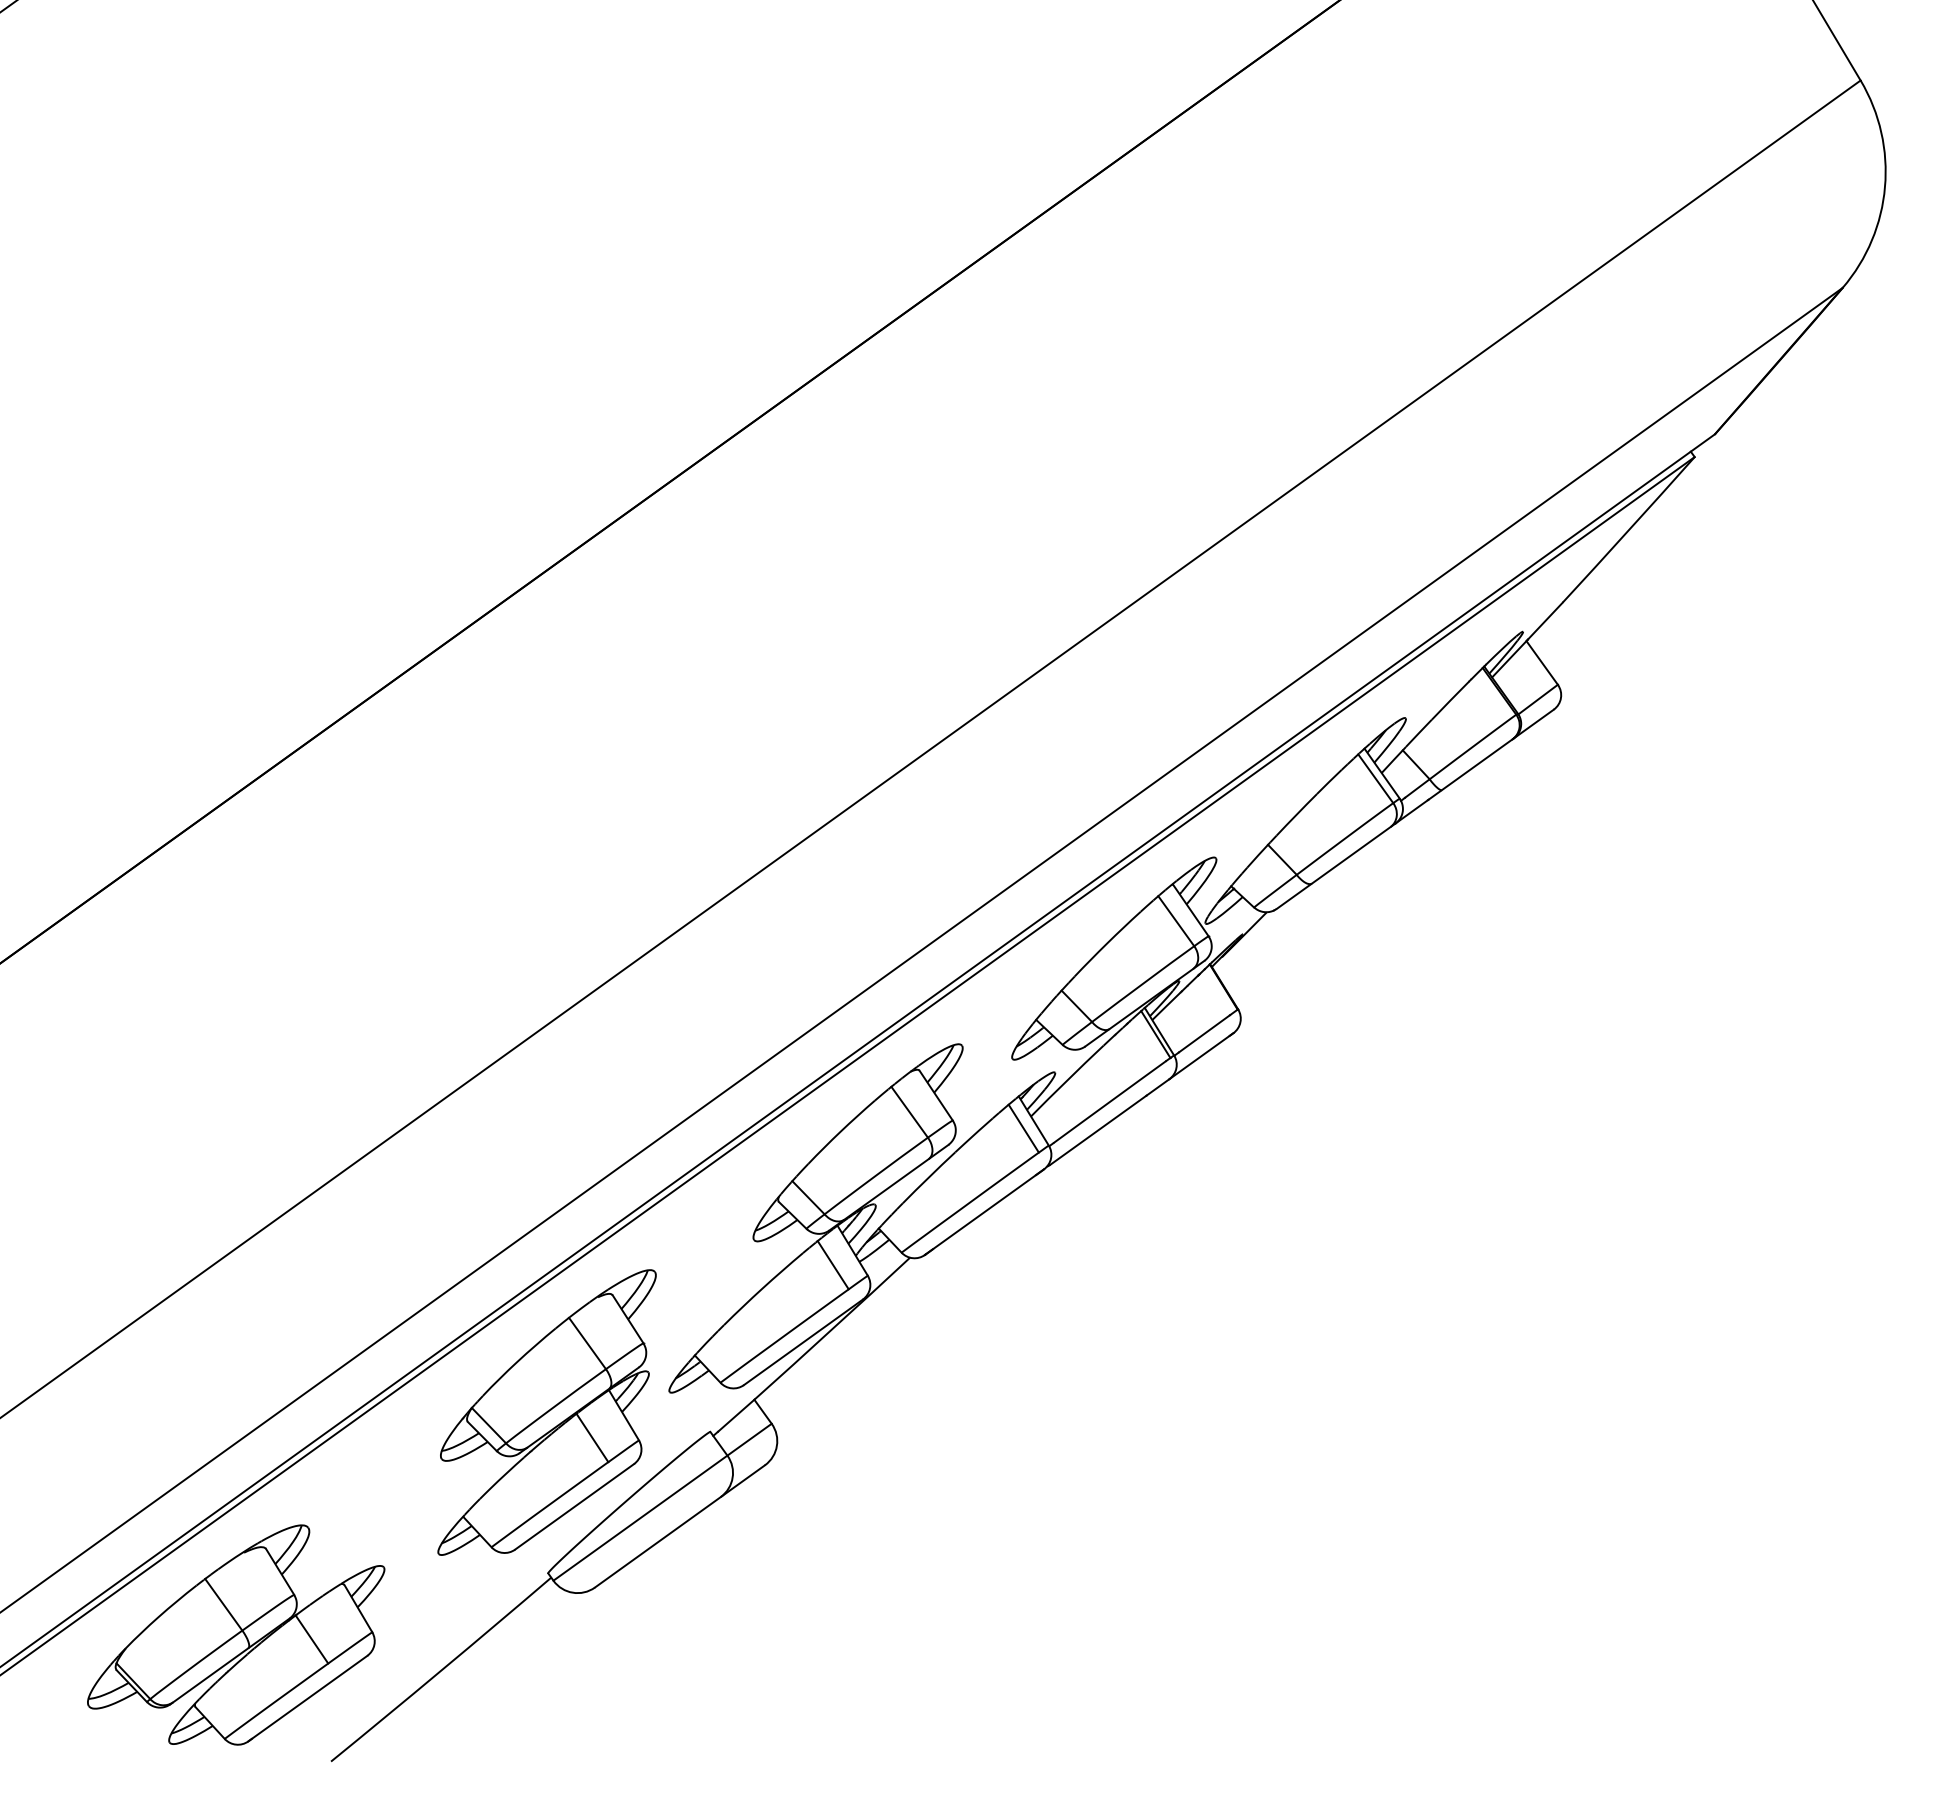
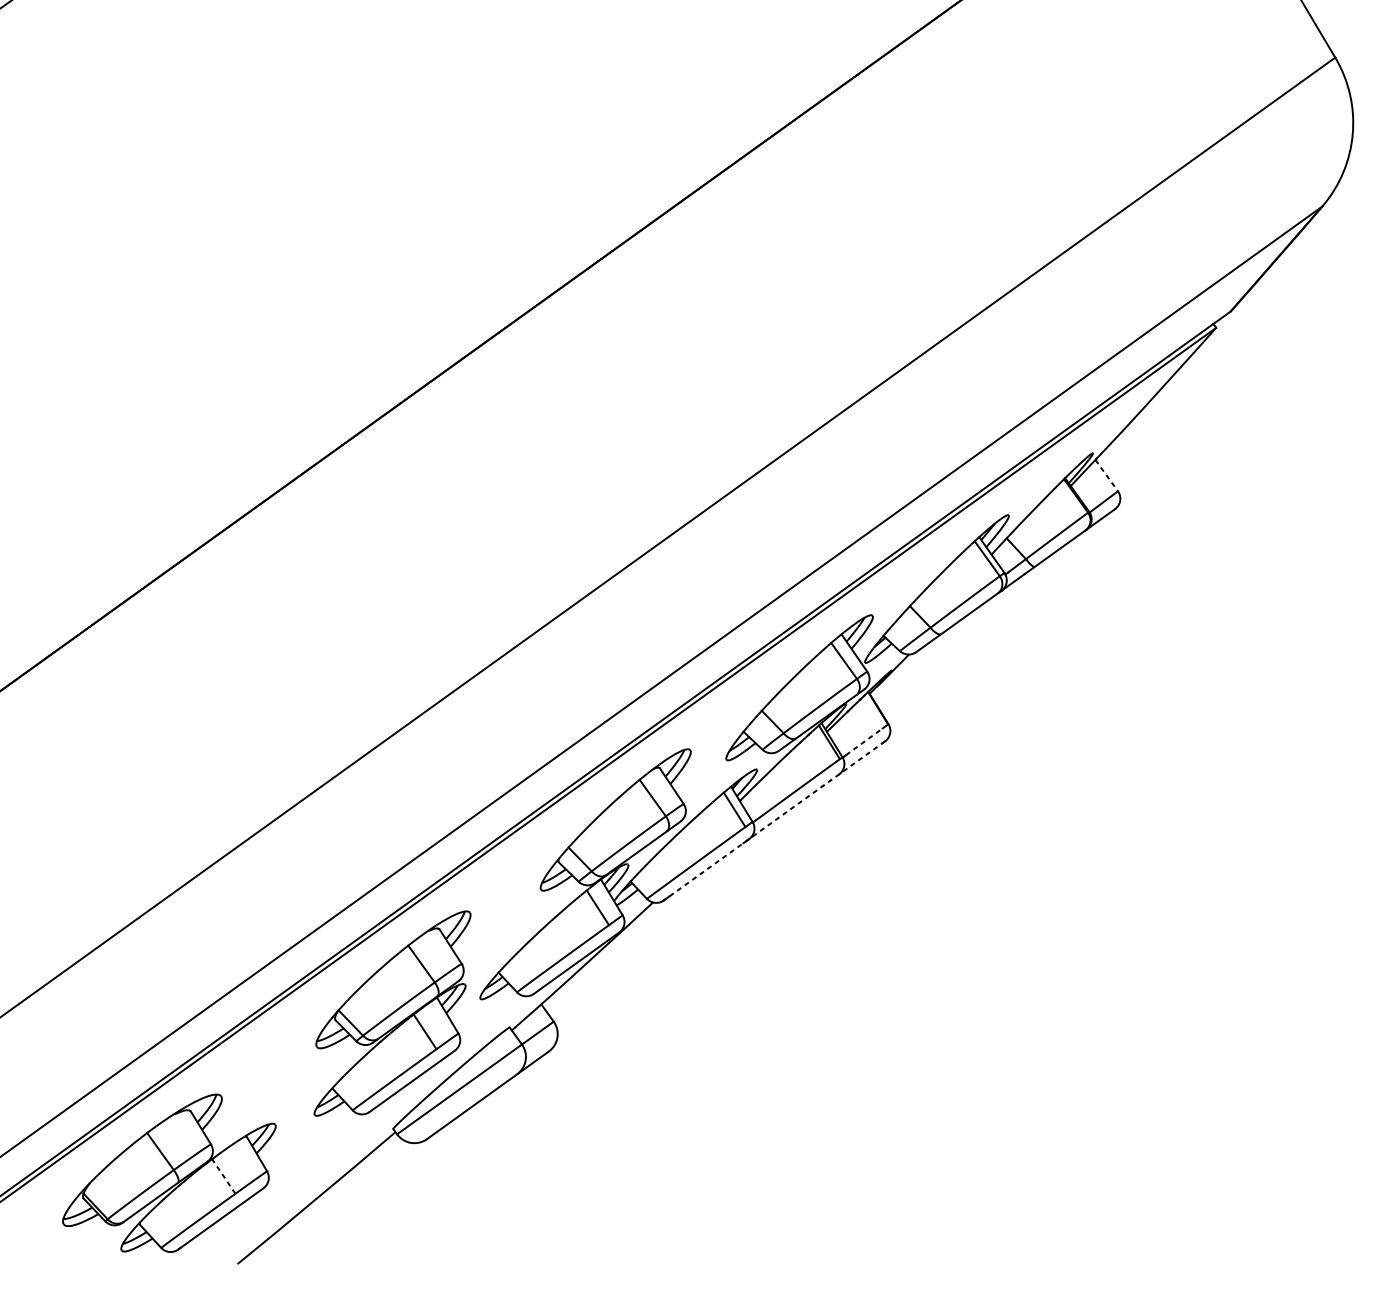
line: (1542, 662) -> (1106, 475), solid -> dashed
line: (1204, 1033) -> (864, 741), solid -> dashed
line: (1141, 1099) -> (819, 788), solid -> dashed
line: (984, 1212) -> (706, 870), solid -> dashed
line: (311, 1639) -> (223, 1176), solid -> dashed

